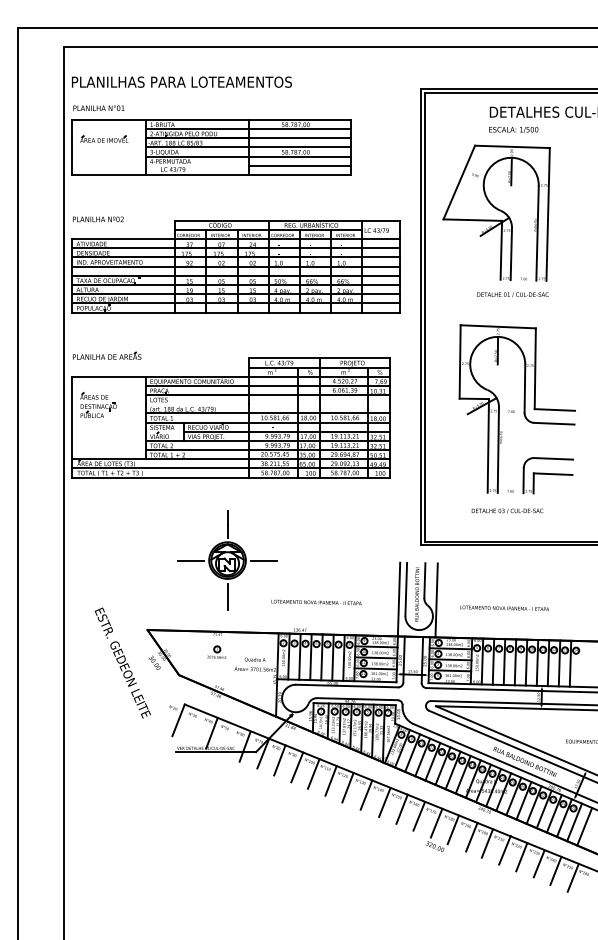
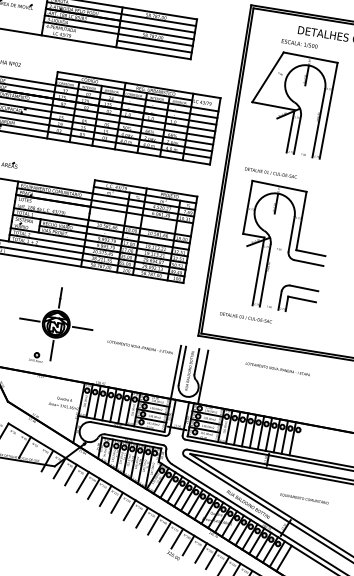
text: (513, 129) -> (299, 43), moved
text: (512, 294) -> (270, 172), moved
text: (507, 510) -> (246, 317), moved
text: (316, 602) -> (140, 347), moved
text: (504, 607) -> (277, 368), moved
part: (216, 651) -> (36, 356), moved

